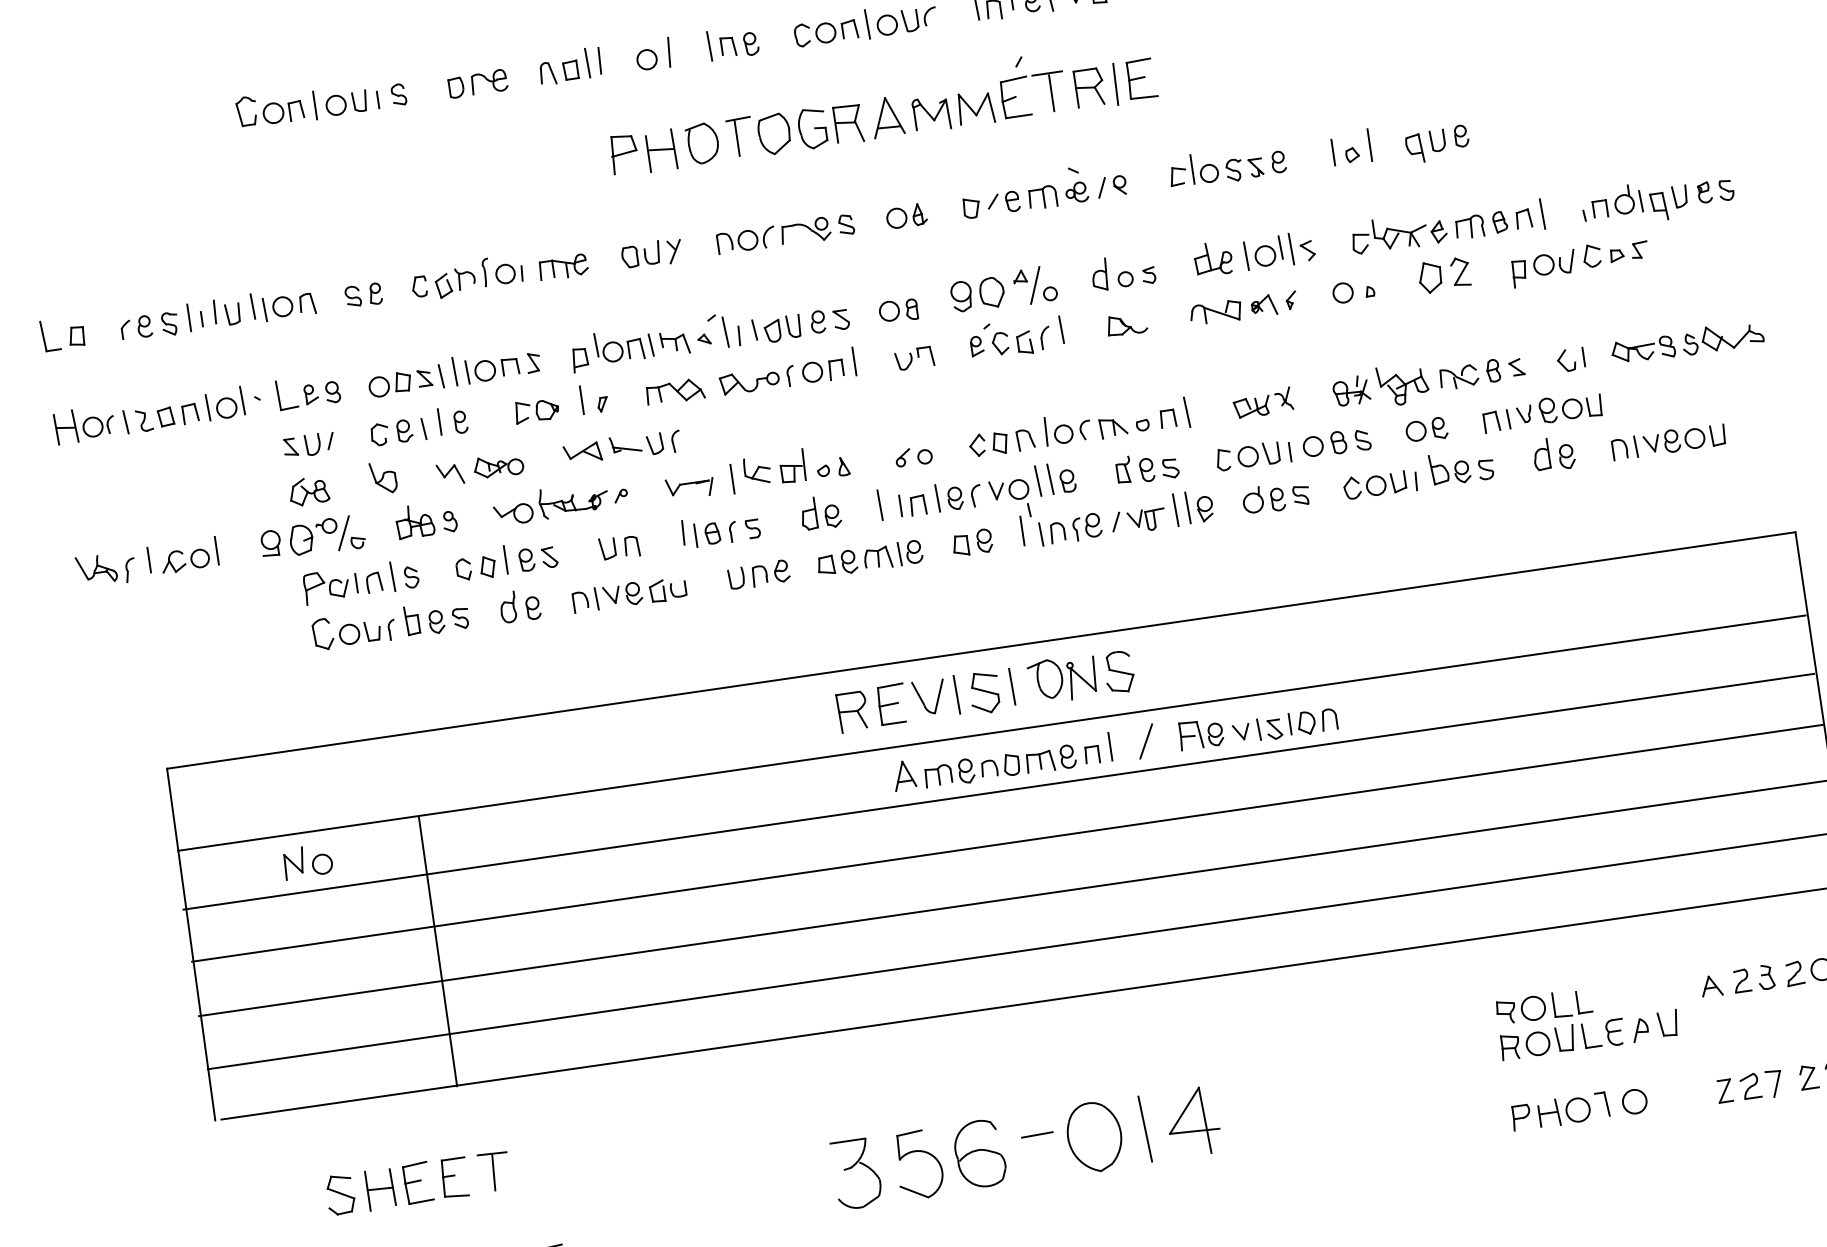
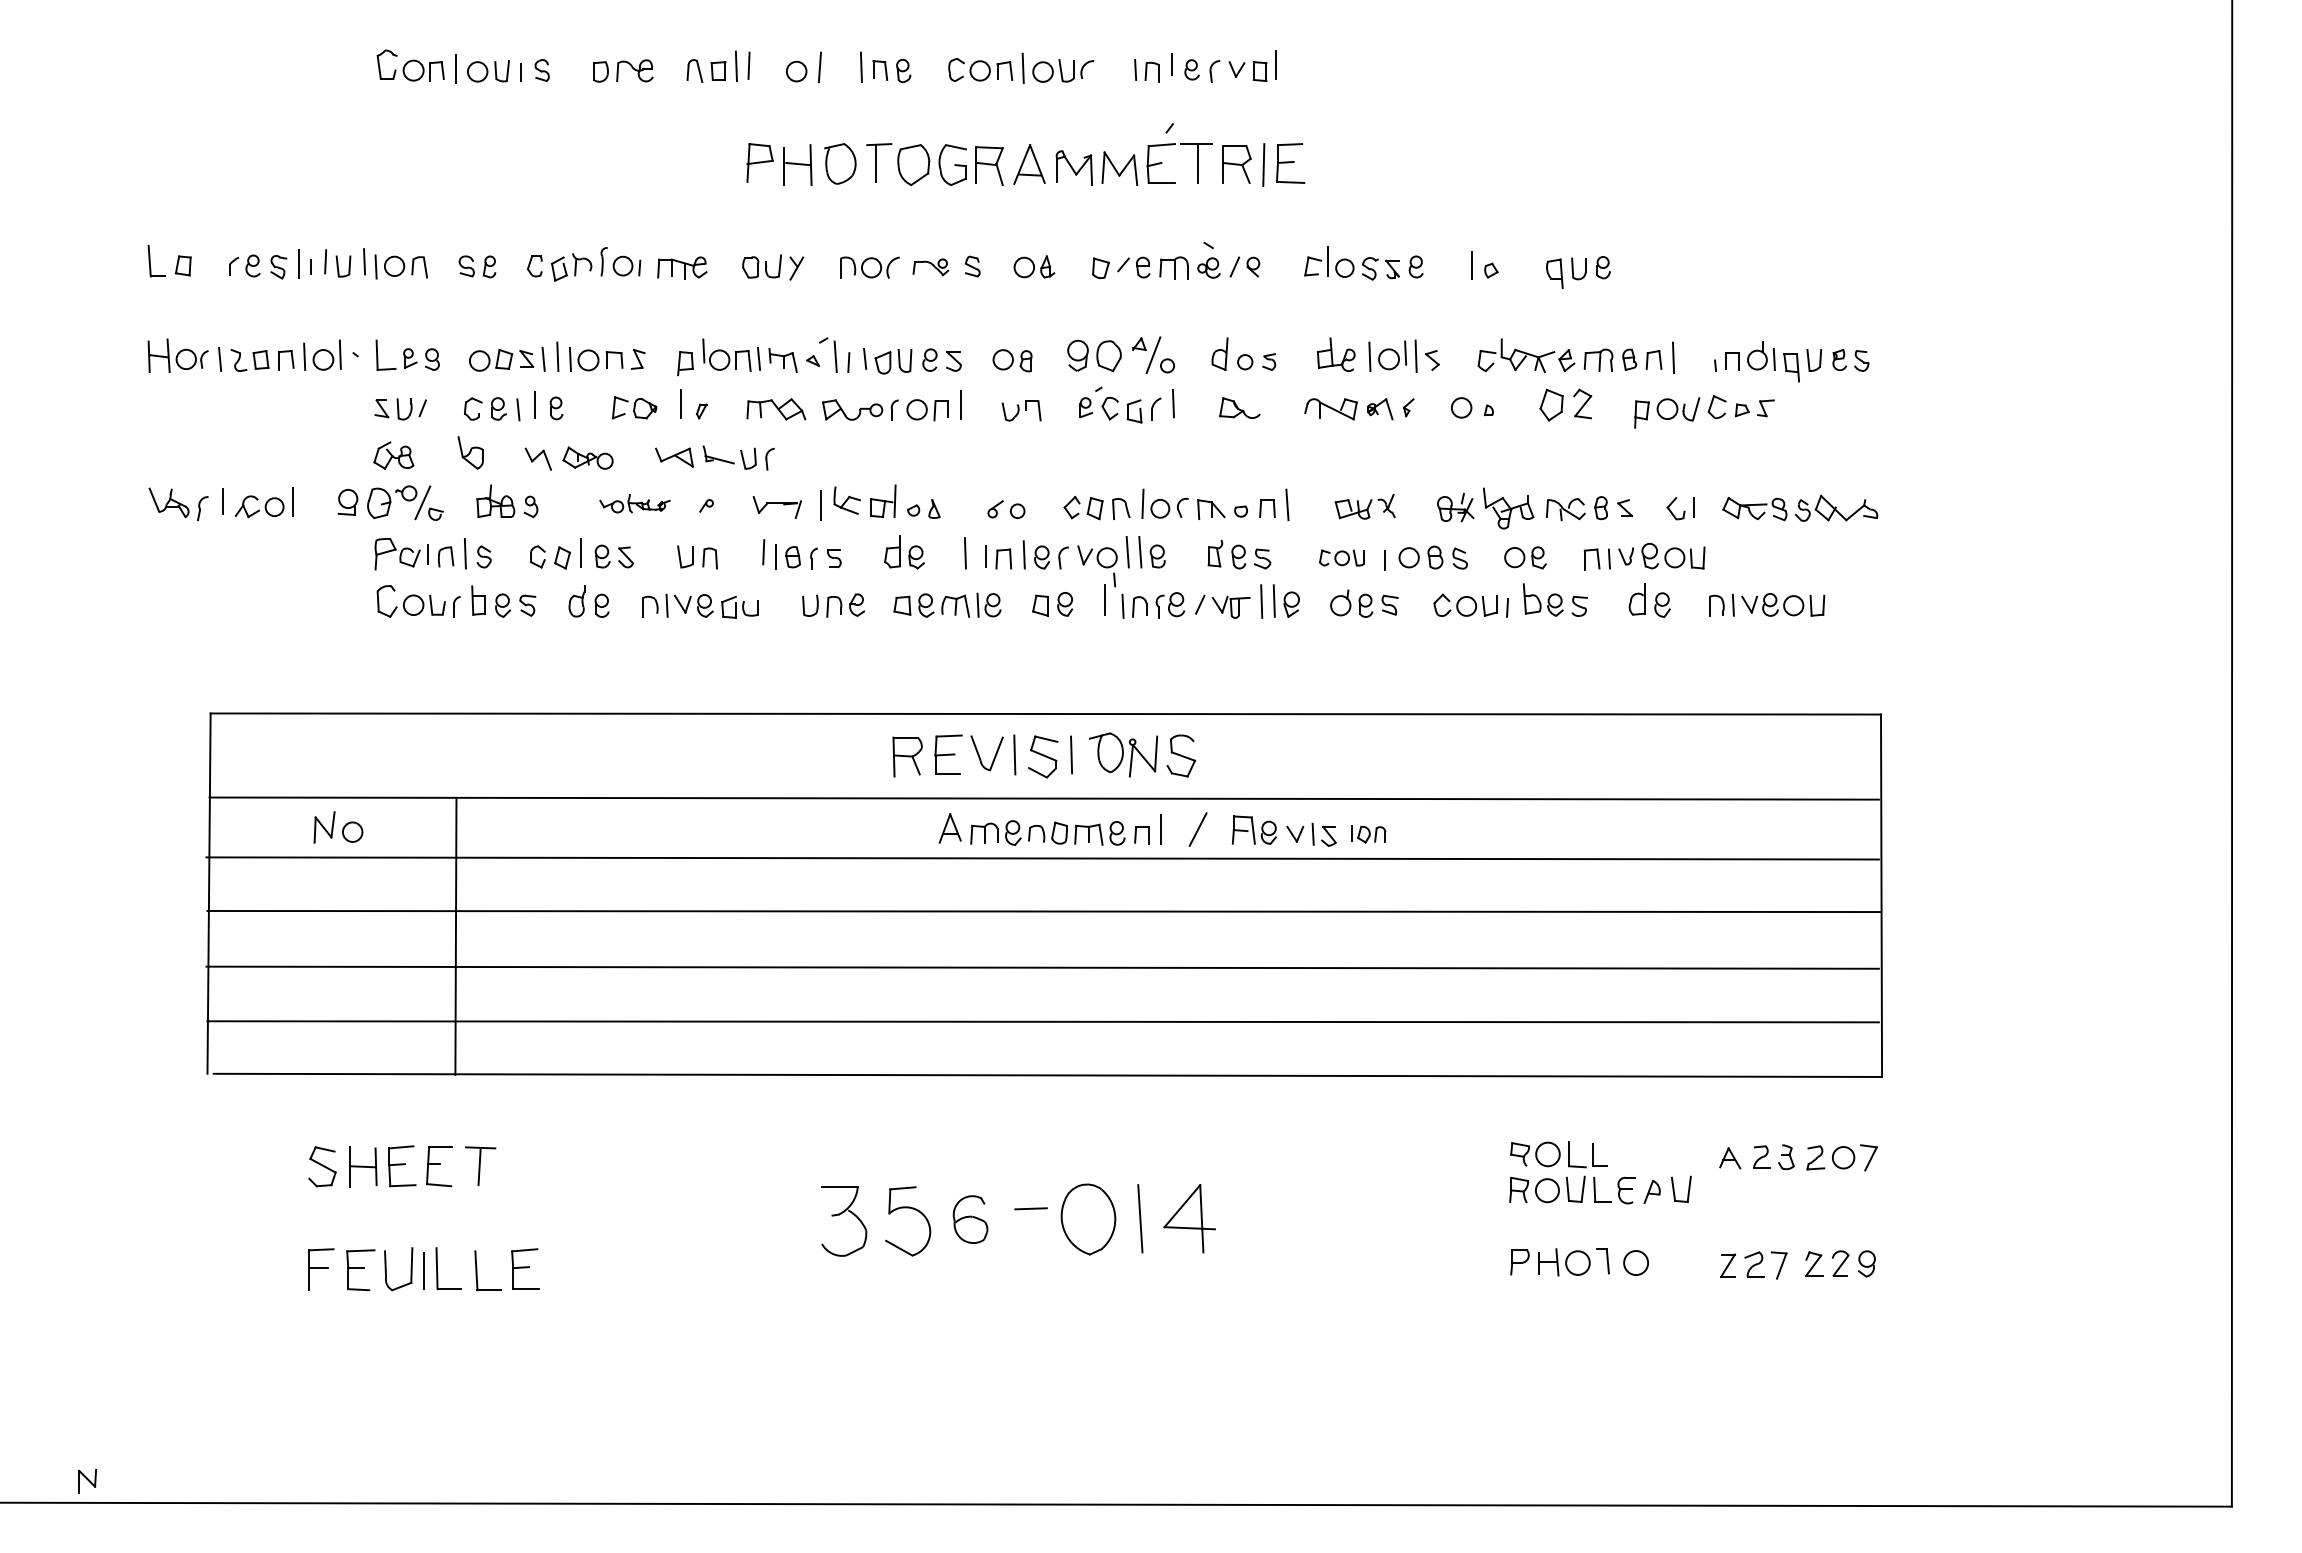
line: (1370, 145) -> (1510, 263), removed
part: (805, 231) -> (930, 267), size x0.7
part: (1247, 455) -> (1341, 557), size x0.7
part: (550, 503) -> (634, 503), size x0.6
part: (1312, 722) -> (1368, 834), size x0.7
part: (979, 1153) -> (970, 1219), size x0.7

